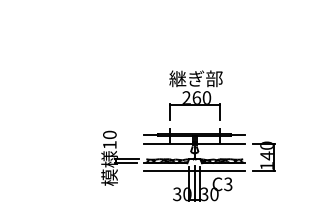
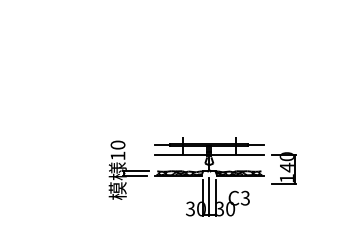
part: (195, 95) -> (210, 102), removed
line: (194, 170) -> (209, 183), removed

